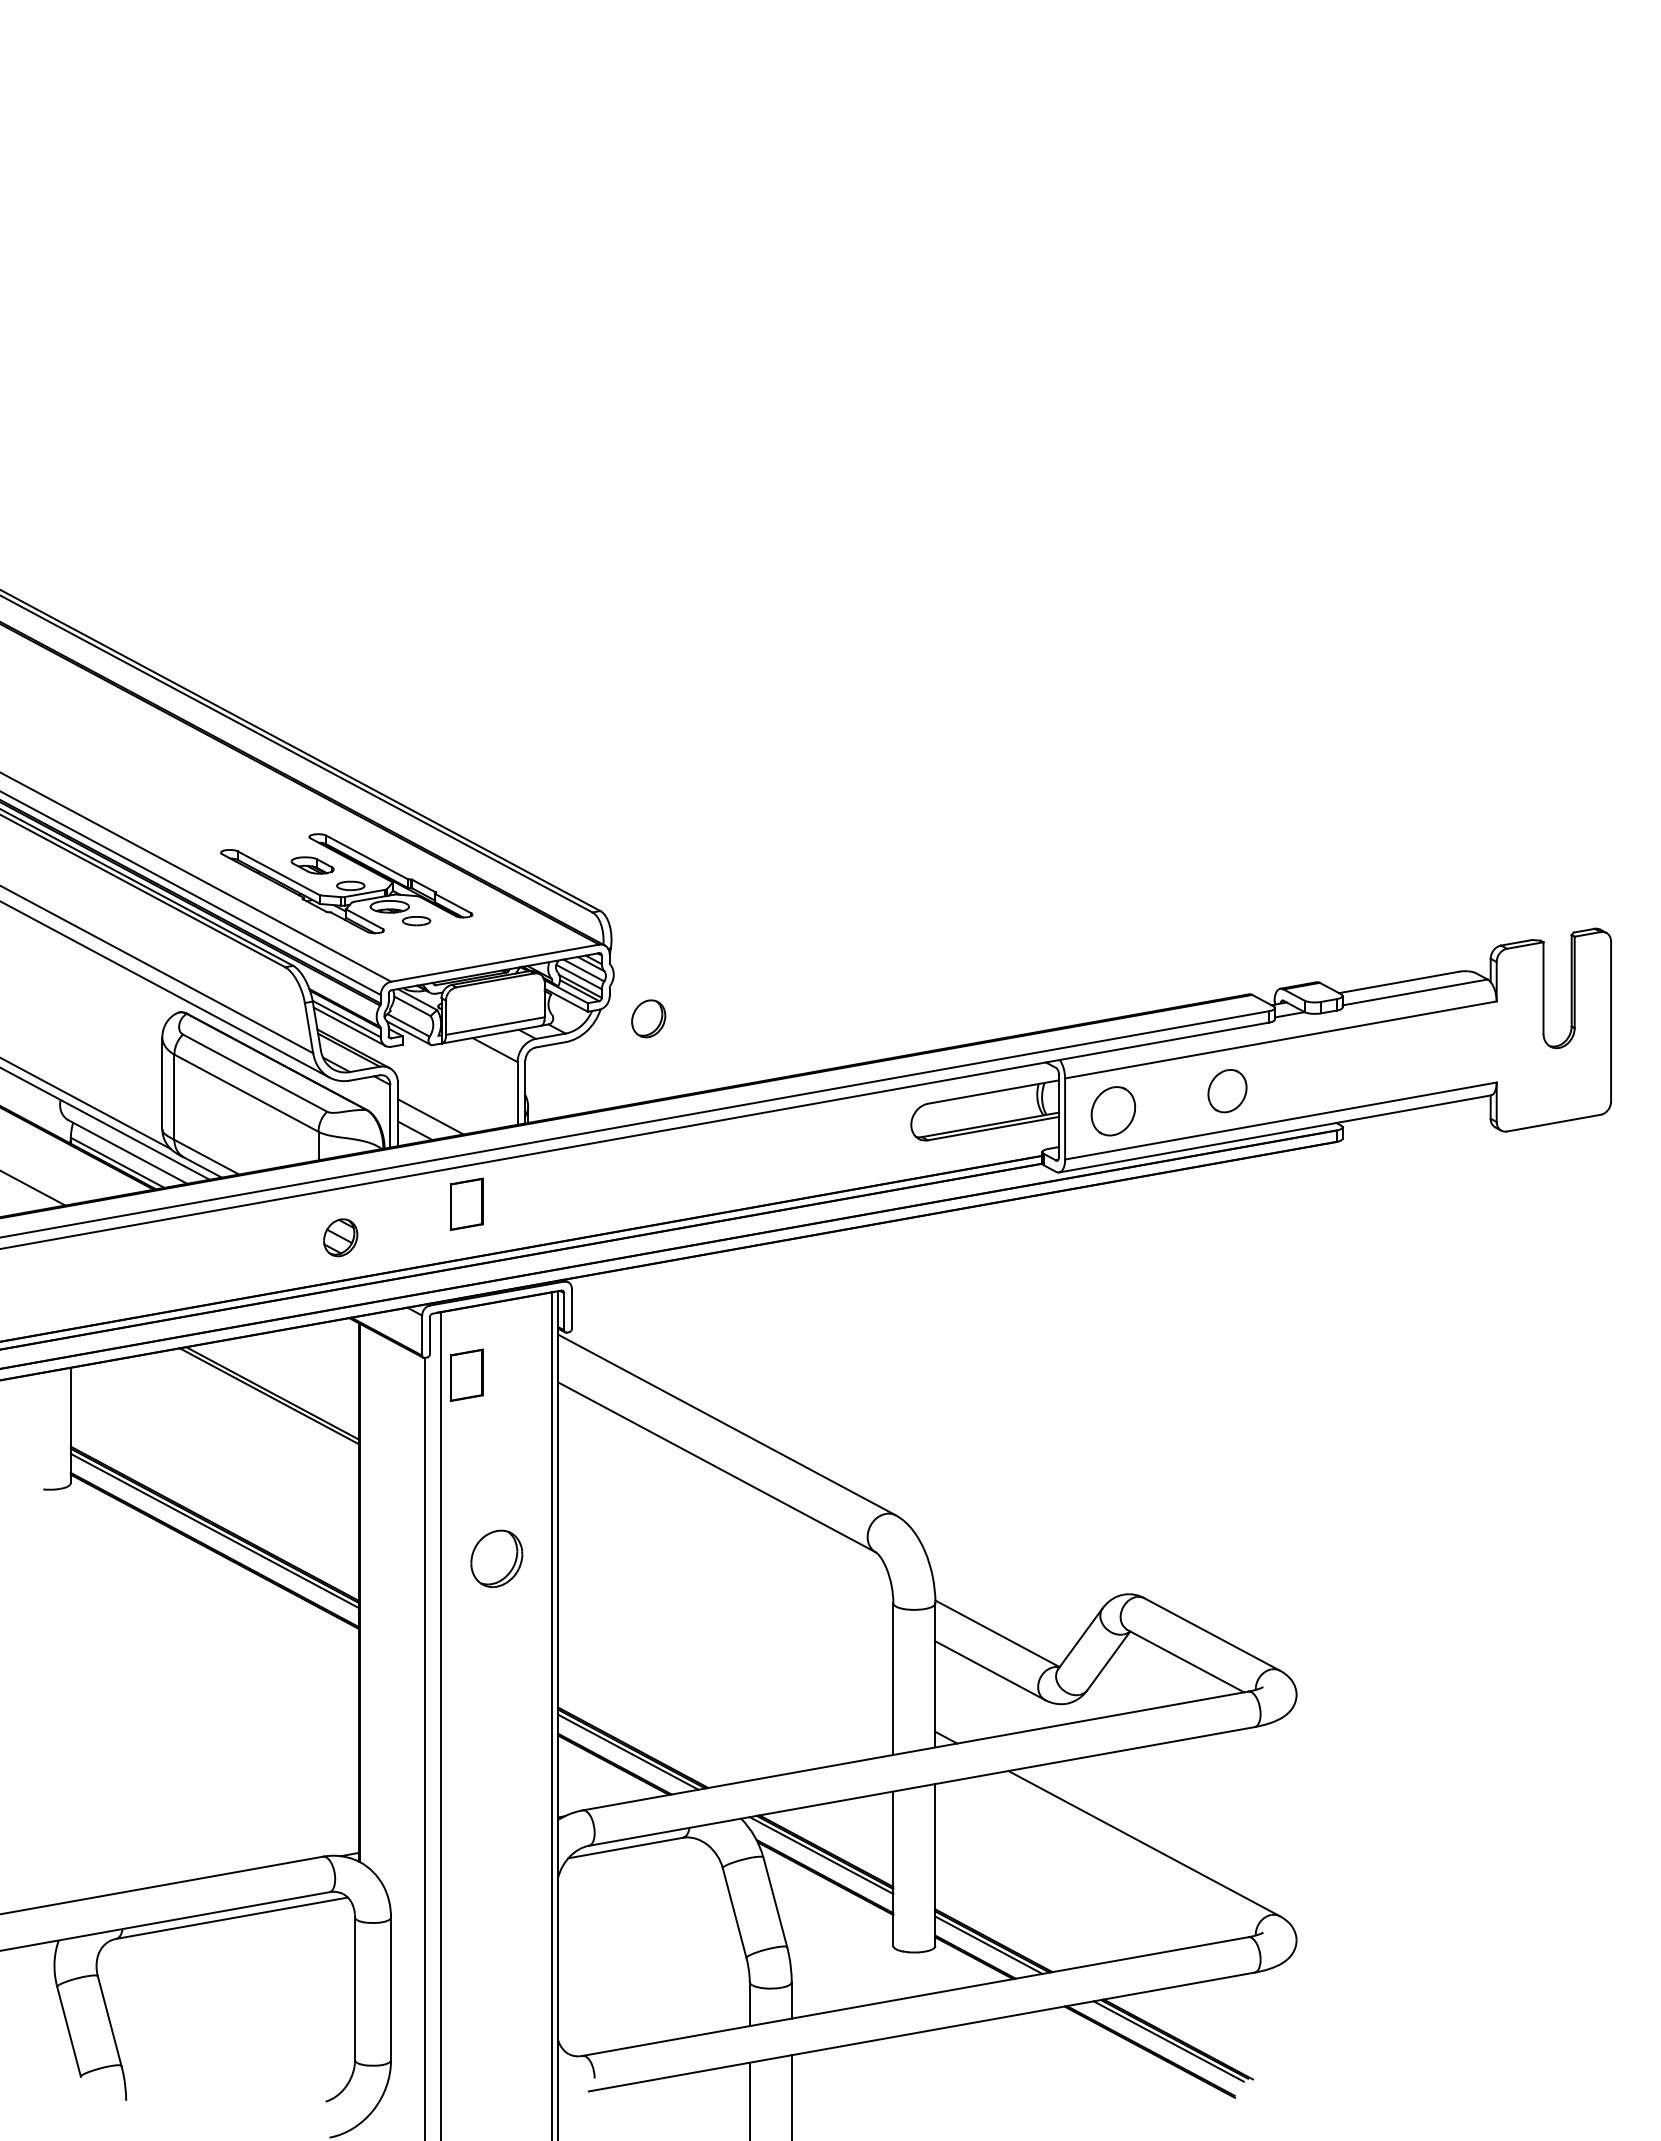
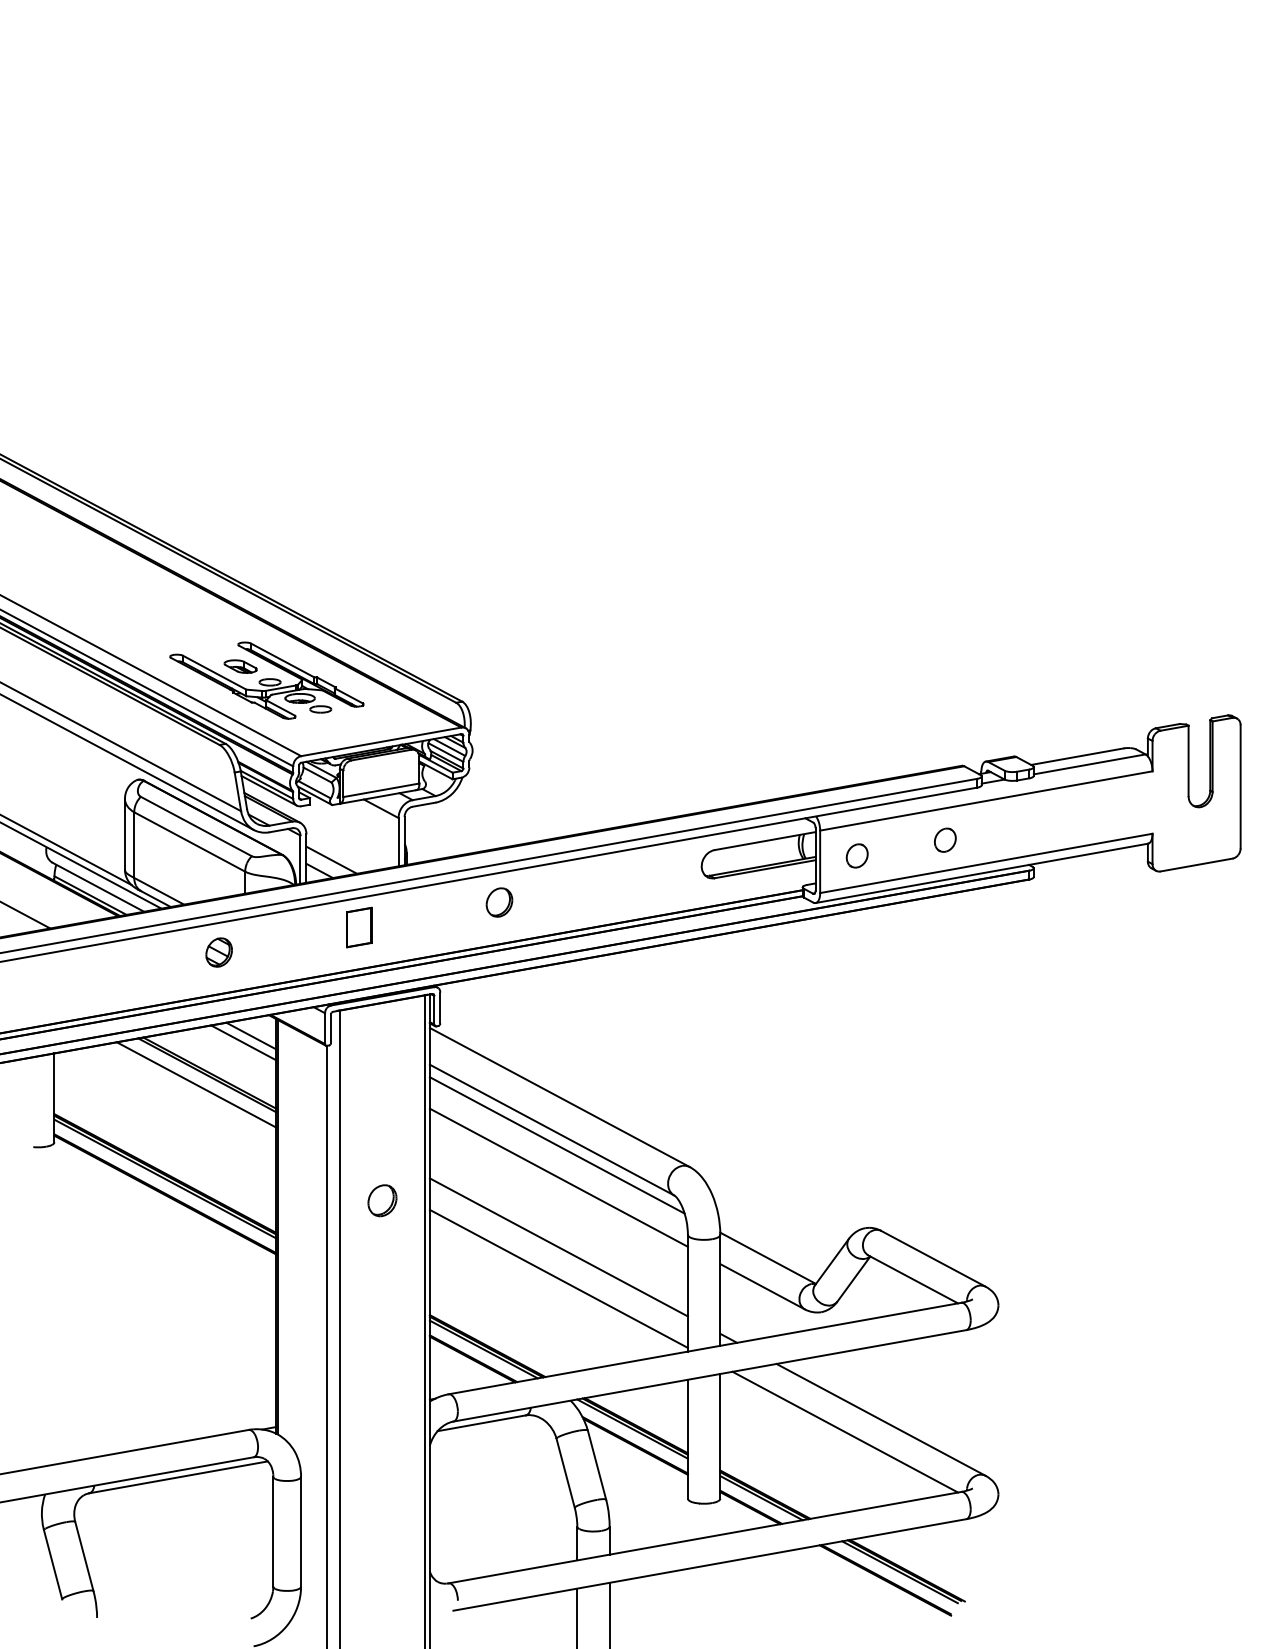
part: (648, 1018) -> (499, 902), moved
part: (1227, 1090) -> (945, 839), size x0.71
part: (1112, 1111) -> (856, 856), size x0.62
part: (340, 1237) -> (219, 952), moved
line: (326, 1344) -> (251, 1035), added
line: (316, 1353) -> (243, 1042), added
part: (466, 1374) -> (359, 1058), removed
line: (254, 1408) -> (195, 1084), added
line: (723, 1486) -> (557, 1144), added
line: (725, 1528) -> (558, 1177), added
part: (496, 1559) -> (382, 1201), size x0.71
line: (725, 1619) -> (558, 1247), added
line: (725, 1660) -> (558, 1278), added
line: (1097, 1859) -> (845, 1432), added

